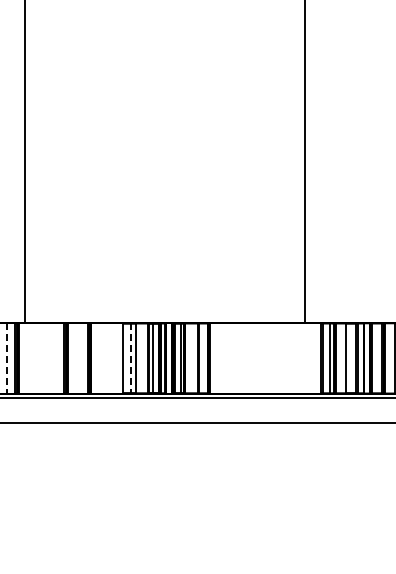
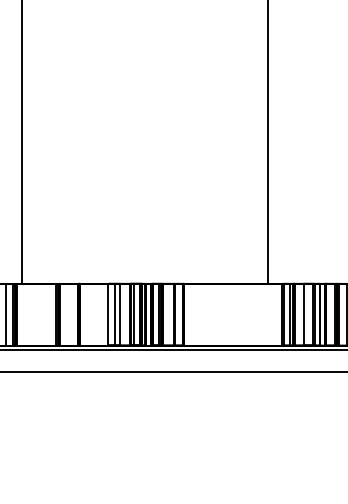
line: (7, 358) -> (6, 314), dashed -> solid
line: (130, 358) -> (114, 314), dashed -> solid

